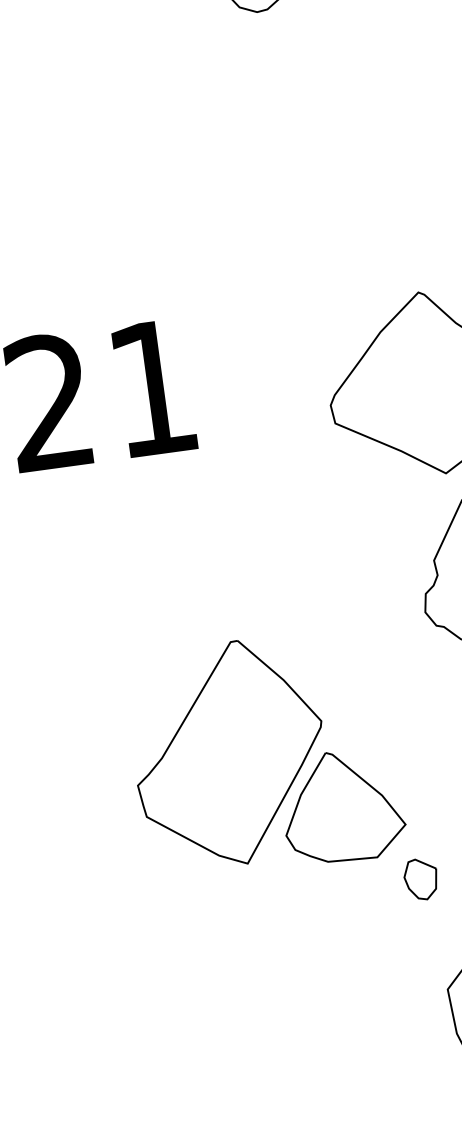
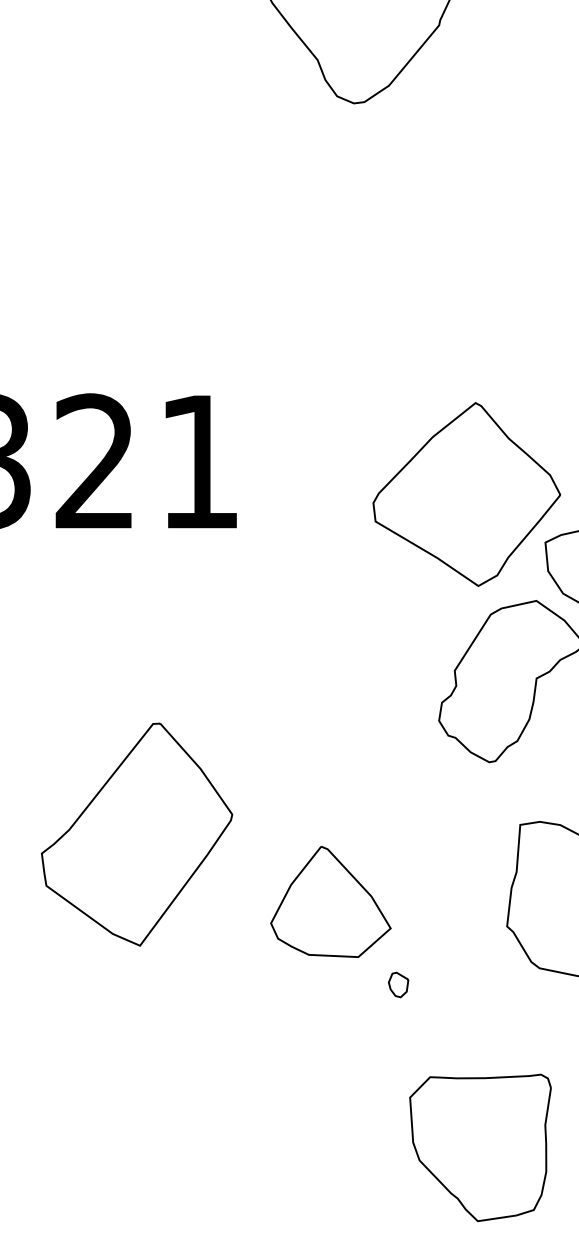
part: (230, 753) -> (137, 834), moved
part: (420, 879) -> (398, 984), size x0.6

